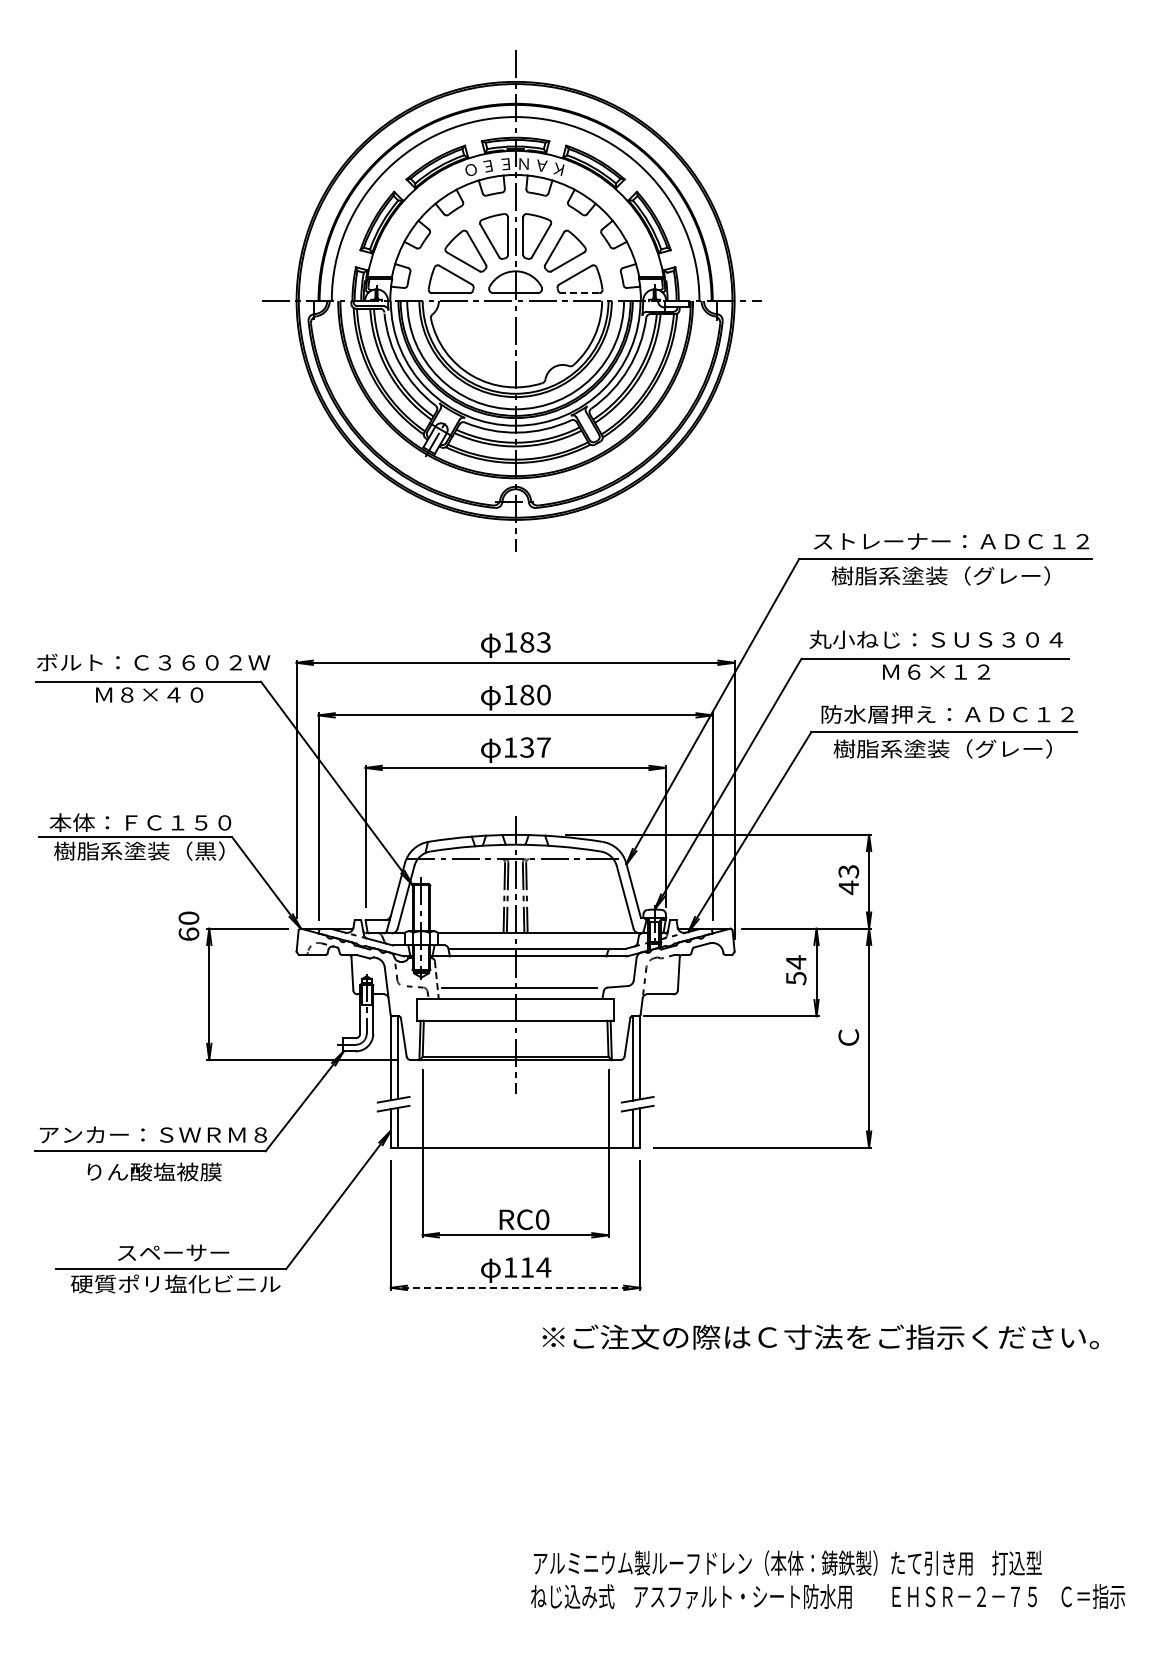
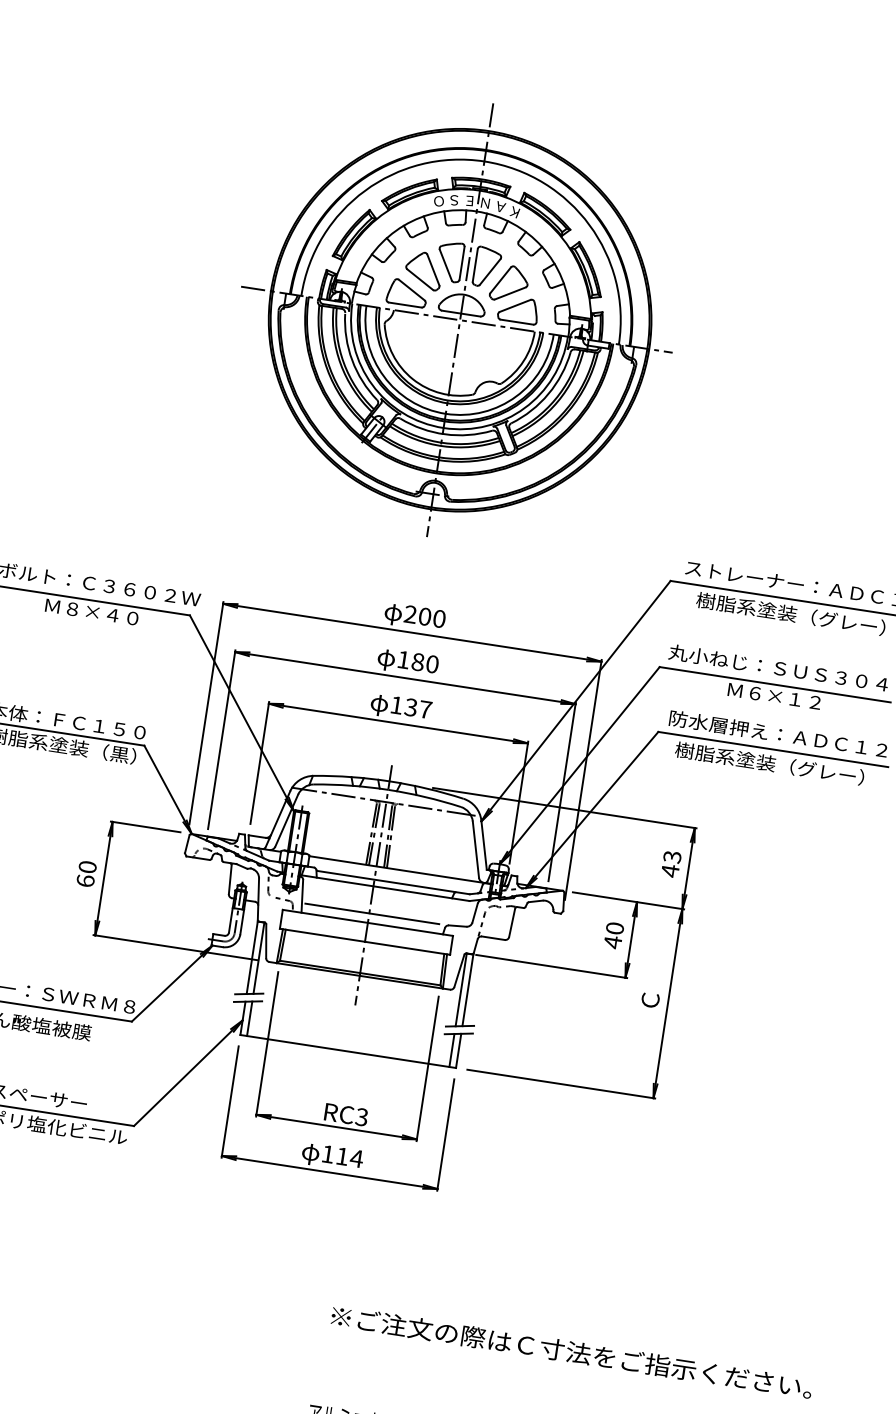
text: (487, 165) -> (453, 199), Ｅ -> Ｓ
line: (580, 293) -> (517, 322), dashed -> solid
text: (526, 642) -> (424, 616), 183 -> 200
text: (188, 925) -> (86, 873), moved
text: (796, 970) -> (614, 935), 54 -> 40
line: (436, 980) -> (301, 896), dashed -> solid
text: (542, 1219) -> (361, 1117), RC0 -> RC3
line: (515, 1287) -> (329, 1172), dashed -> solid
text: (820, 1336) -> (571, 1351), moved

